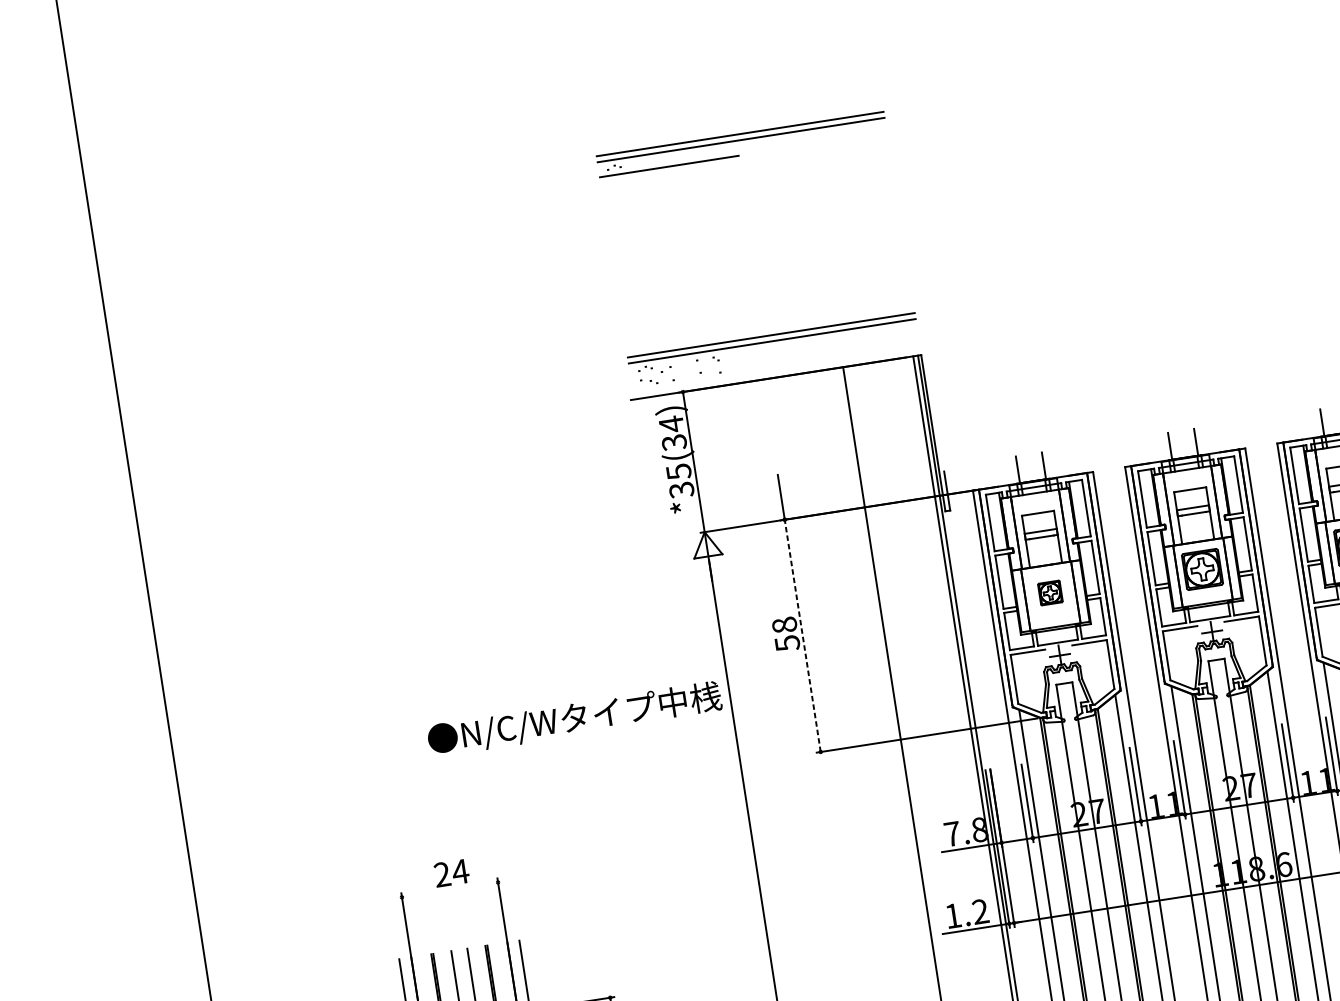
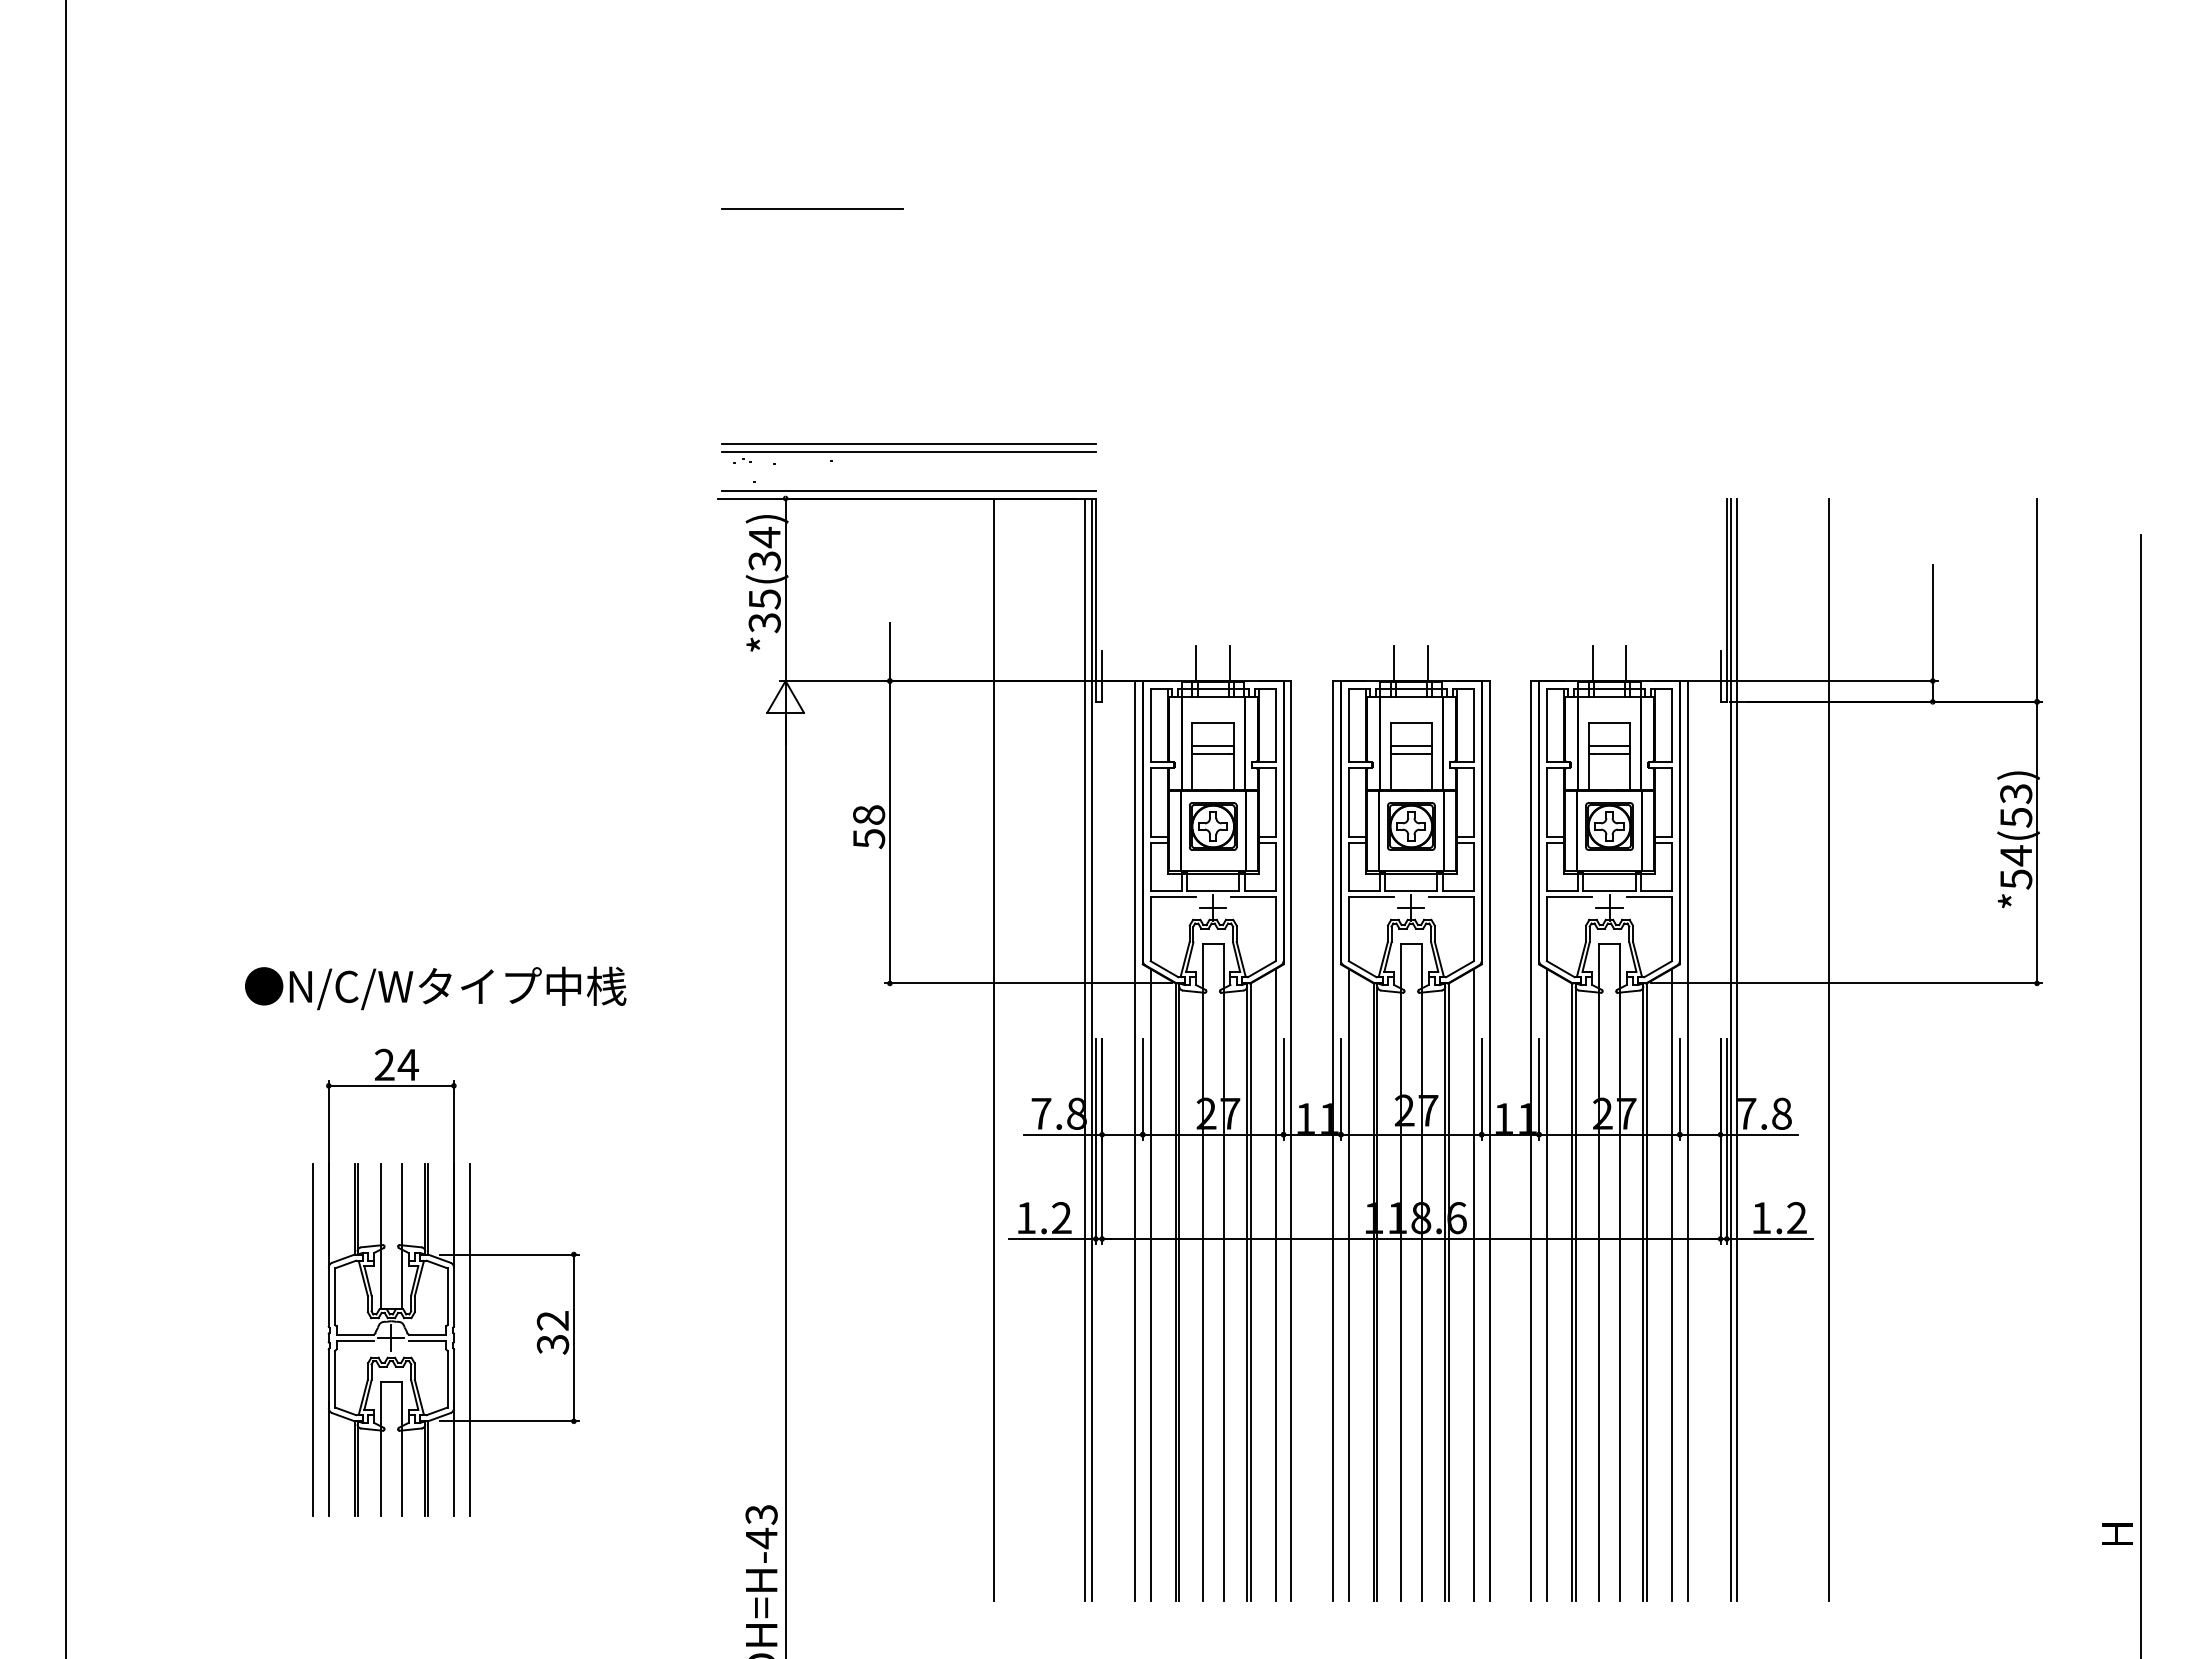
part: (740, 141) -> (908, 191), removed
line: (776, 371) -> (908, 490), added
part: (1050, 593) -> (1213, 826), size x1.67
line: (802, 635) -> (889, 831), dashed -> solid
text: (574, 719) -> (435, 988), moved
line: (449, 889) -> (390, 1085), added

